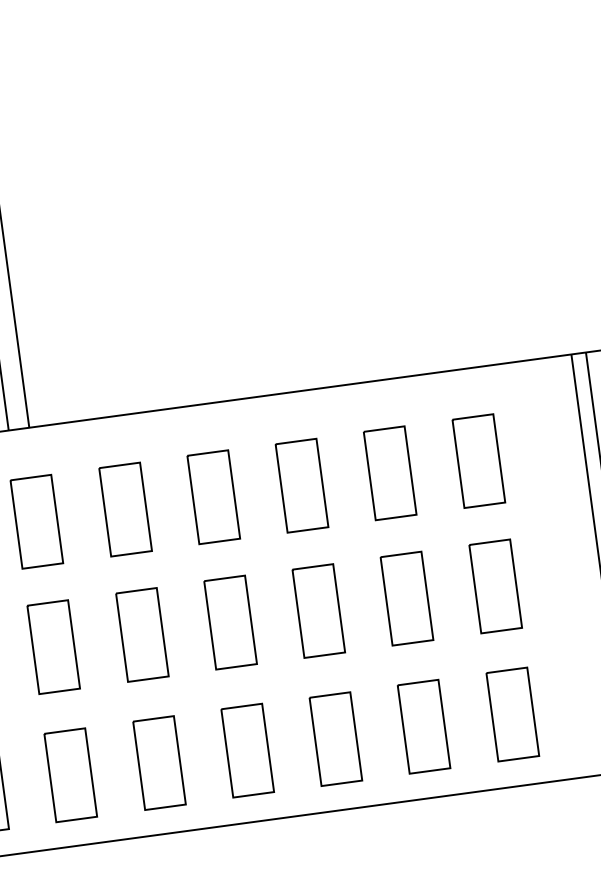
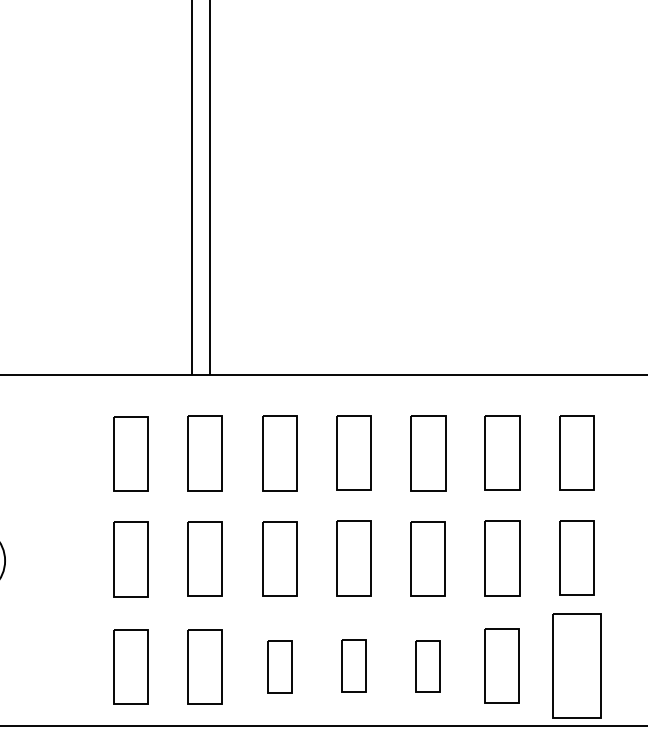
part: (512, 714) -> (576, 665), size x1.4
part: (335, 739) -> (427, 666), size x0.7
part: (247, 749) -> (353, 665), size x0.7
part: (159, 763) -> (279, 666), size x0.7

